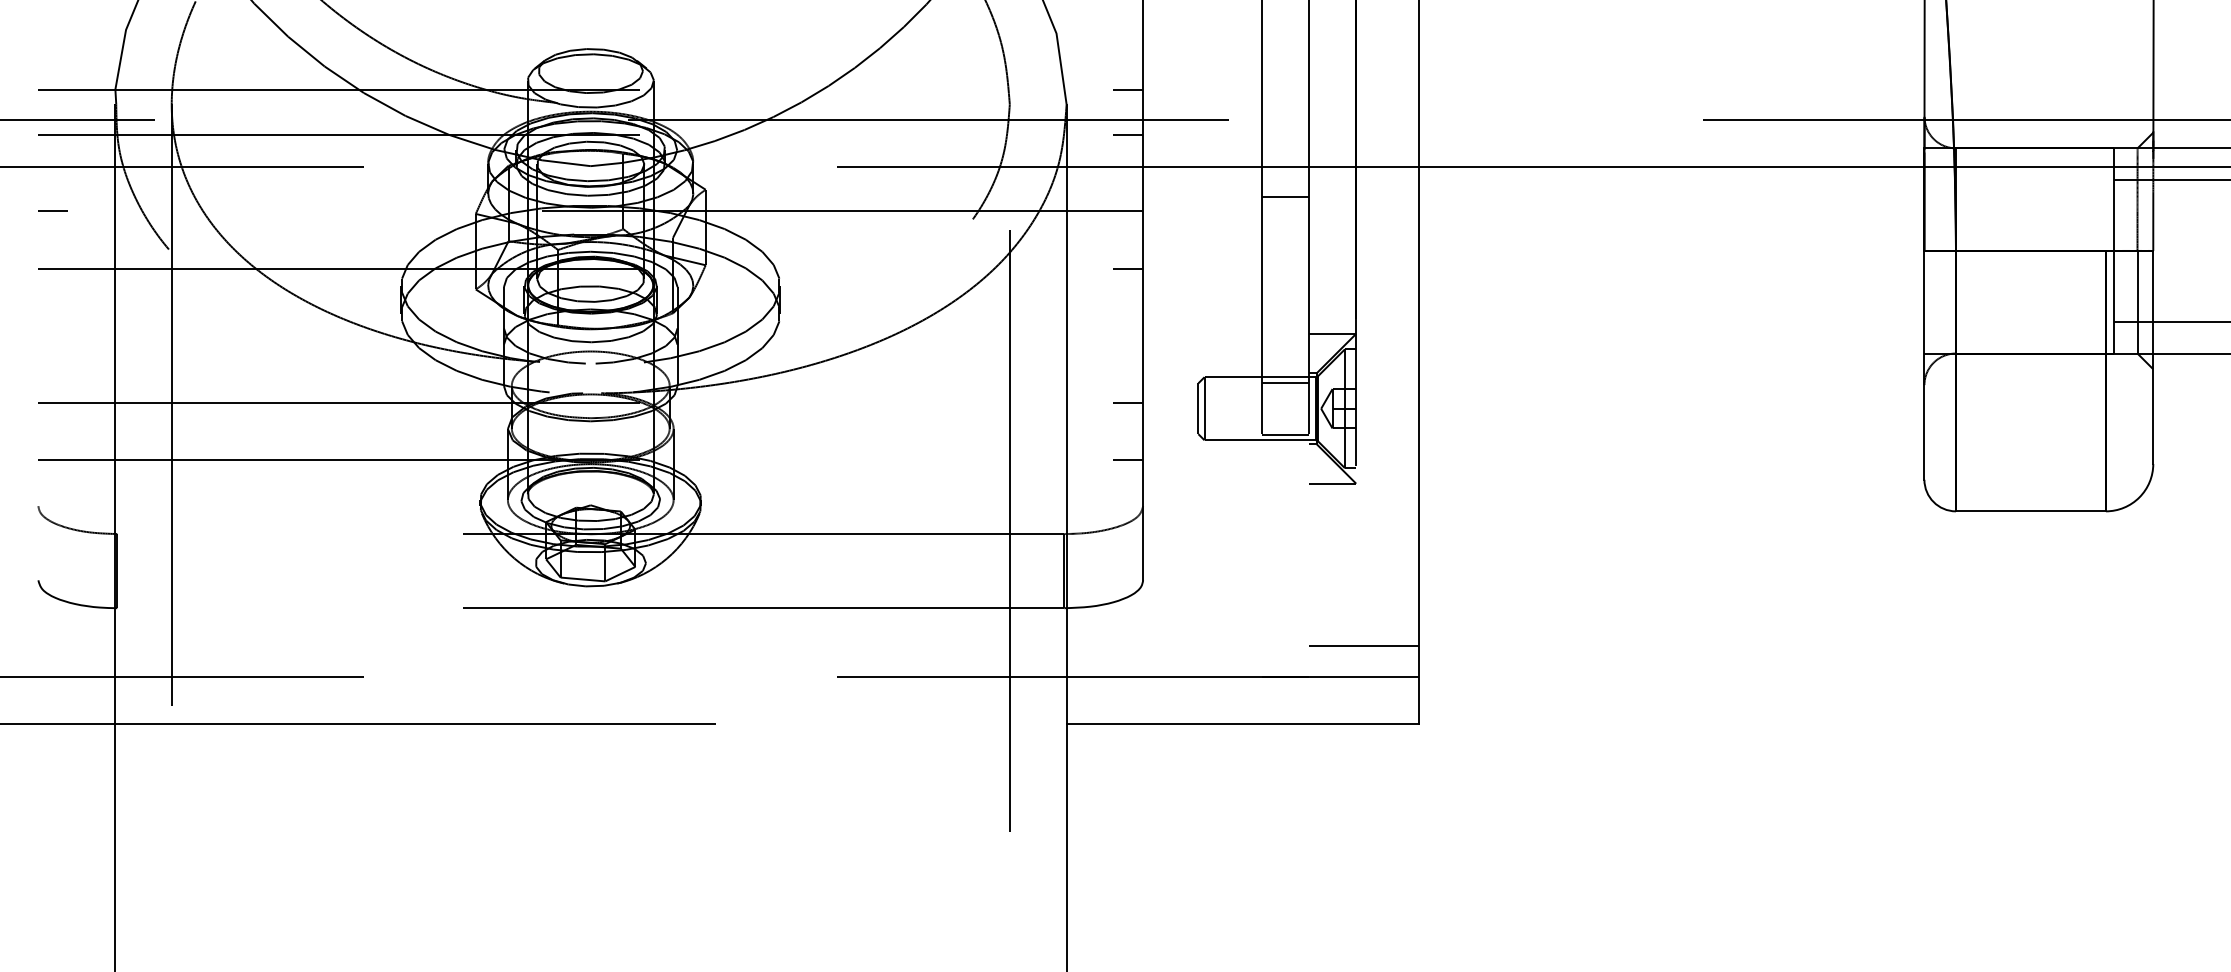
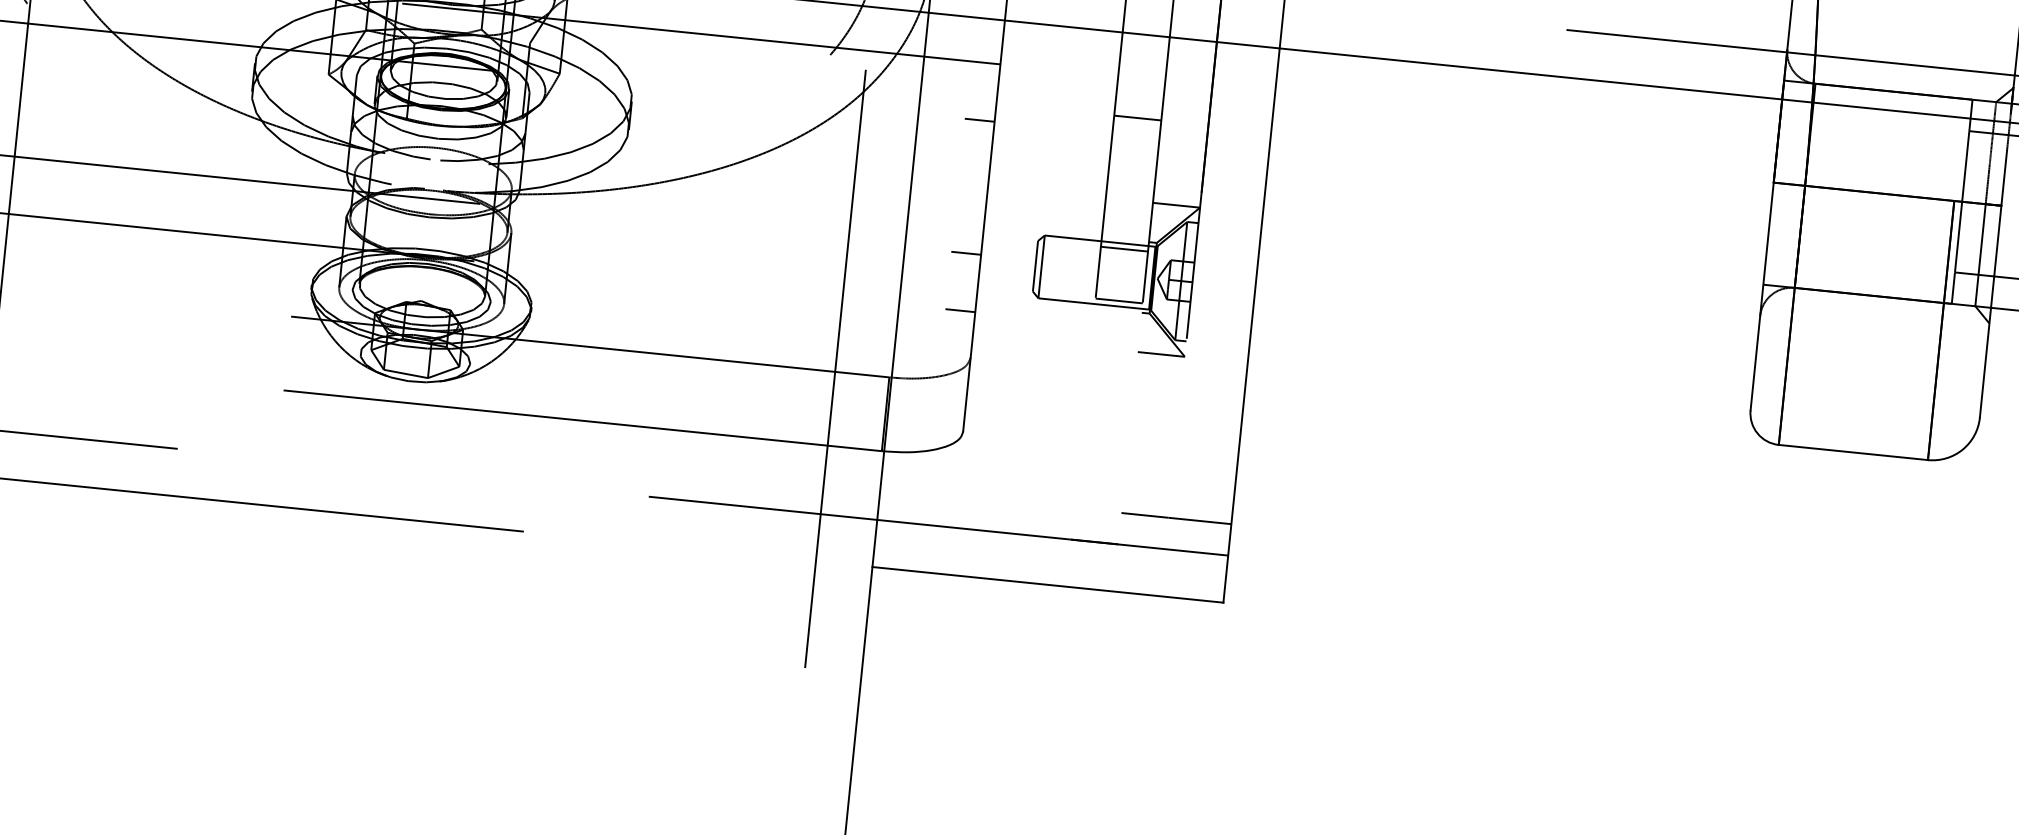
line: (1284, 196) -> (1137, 117), moved

